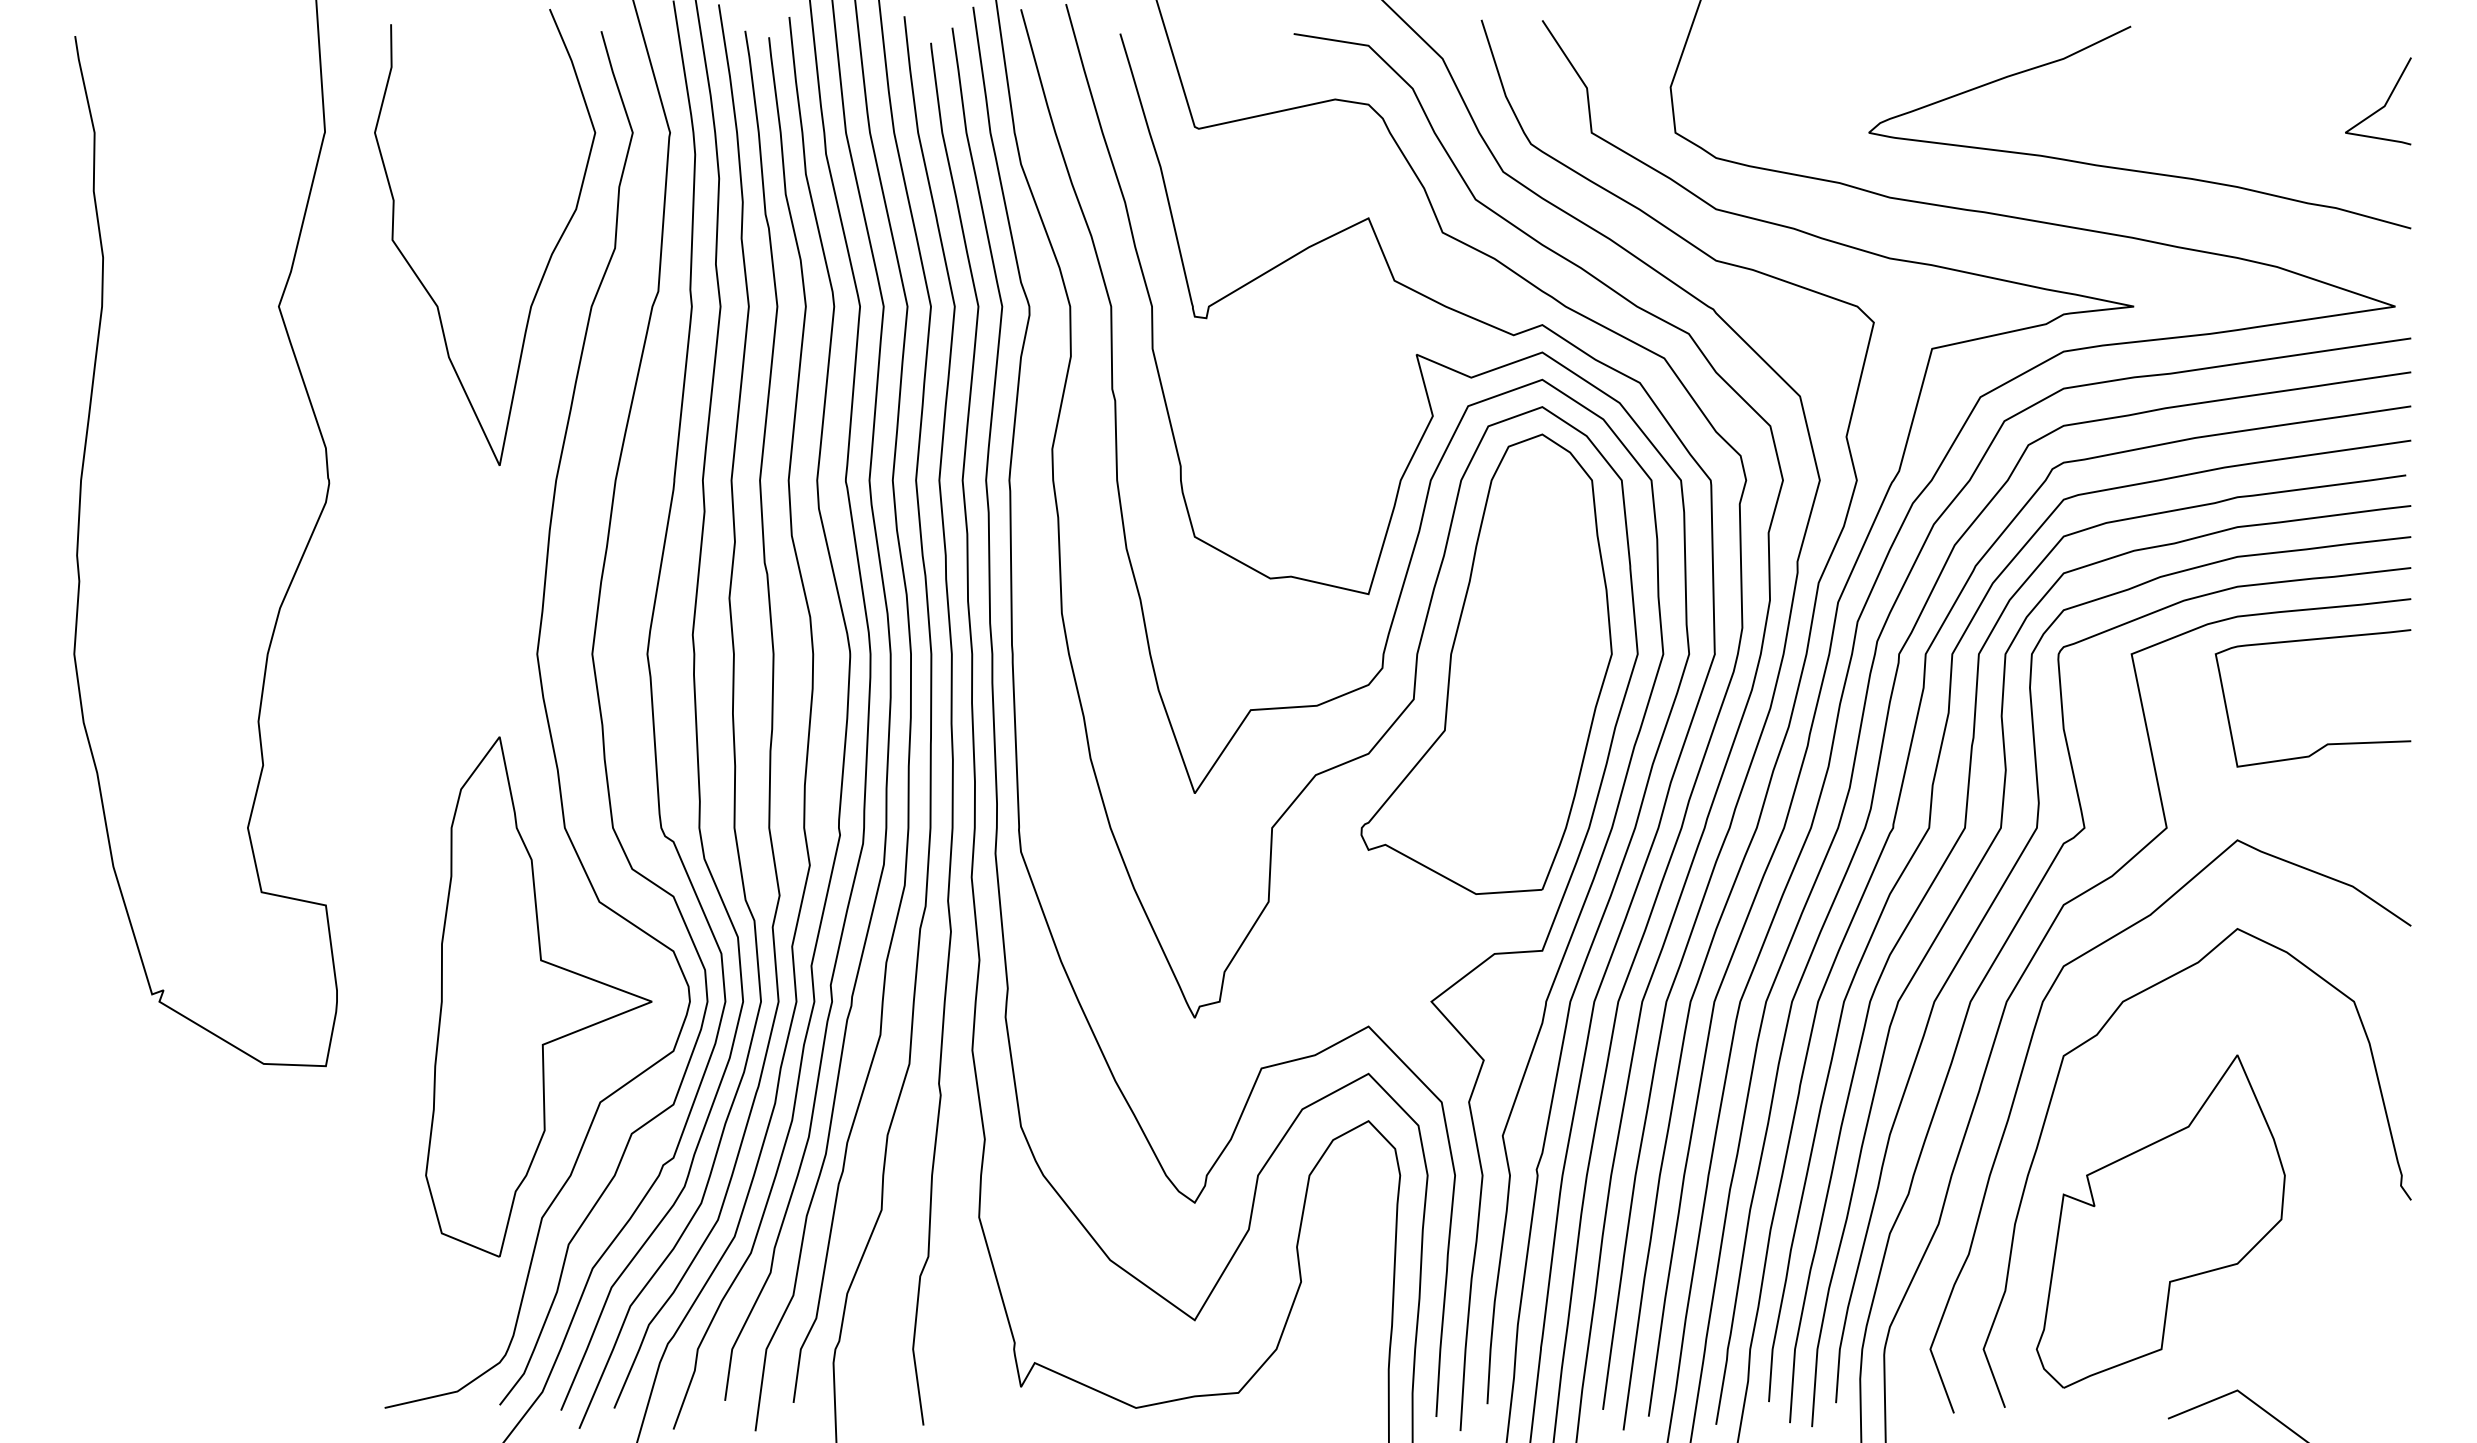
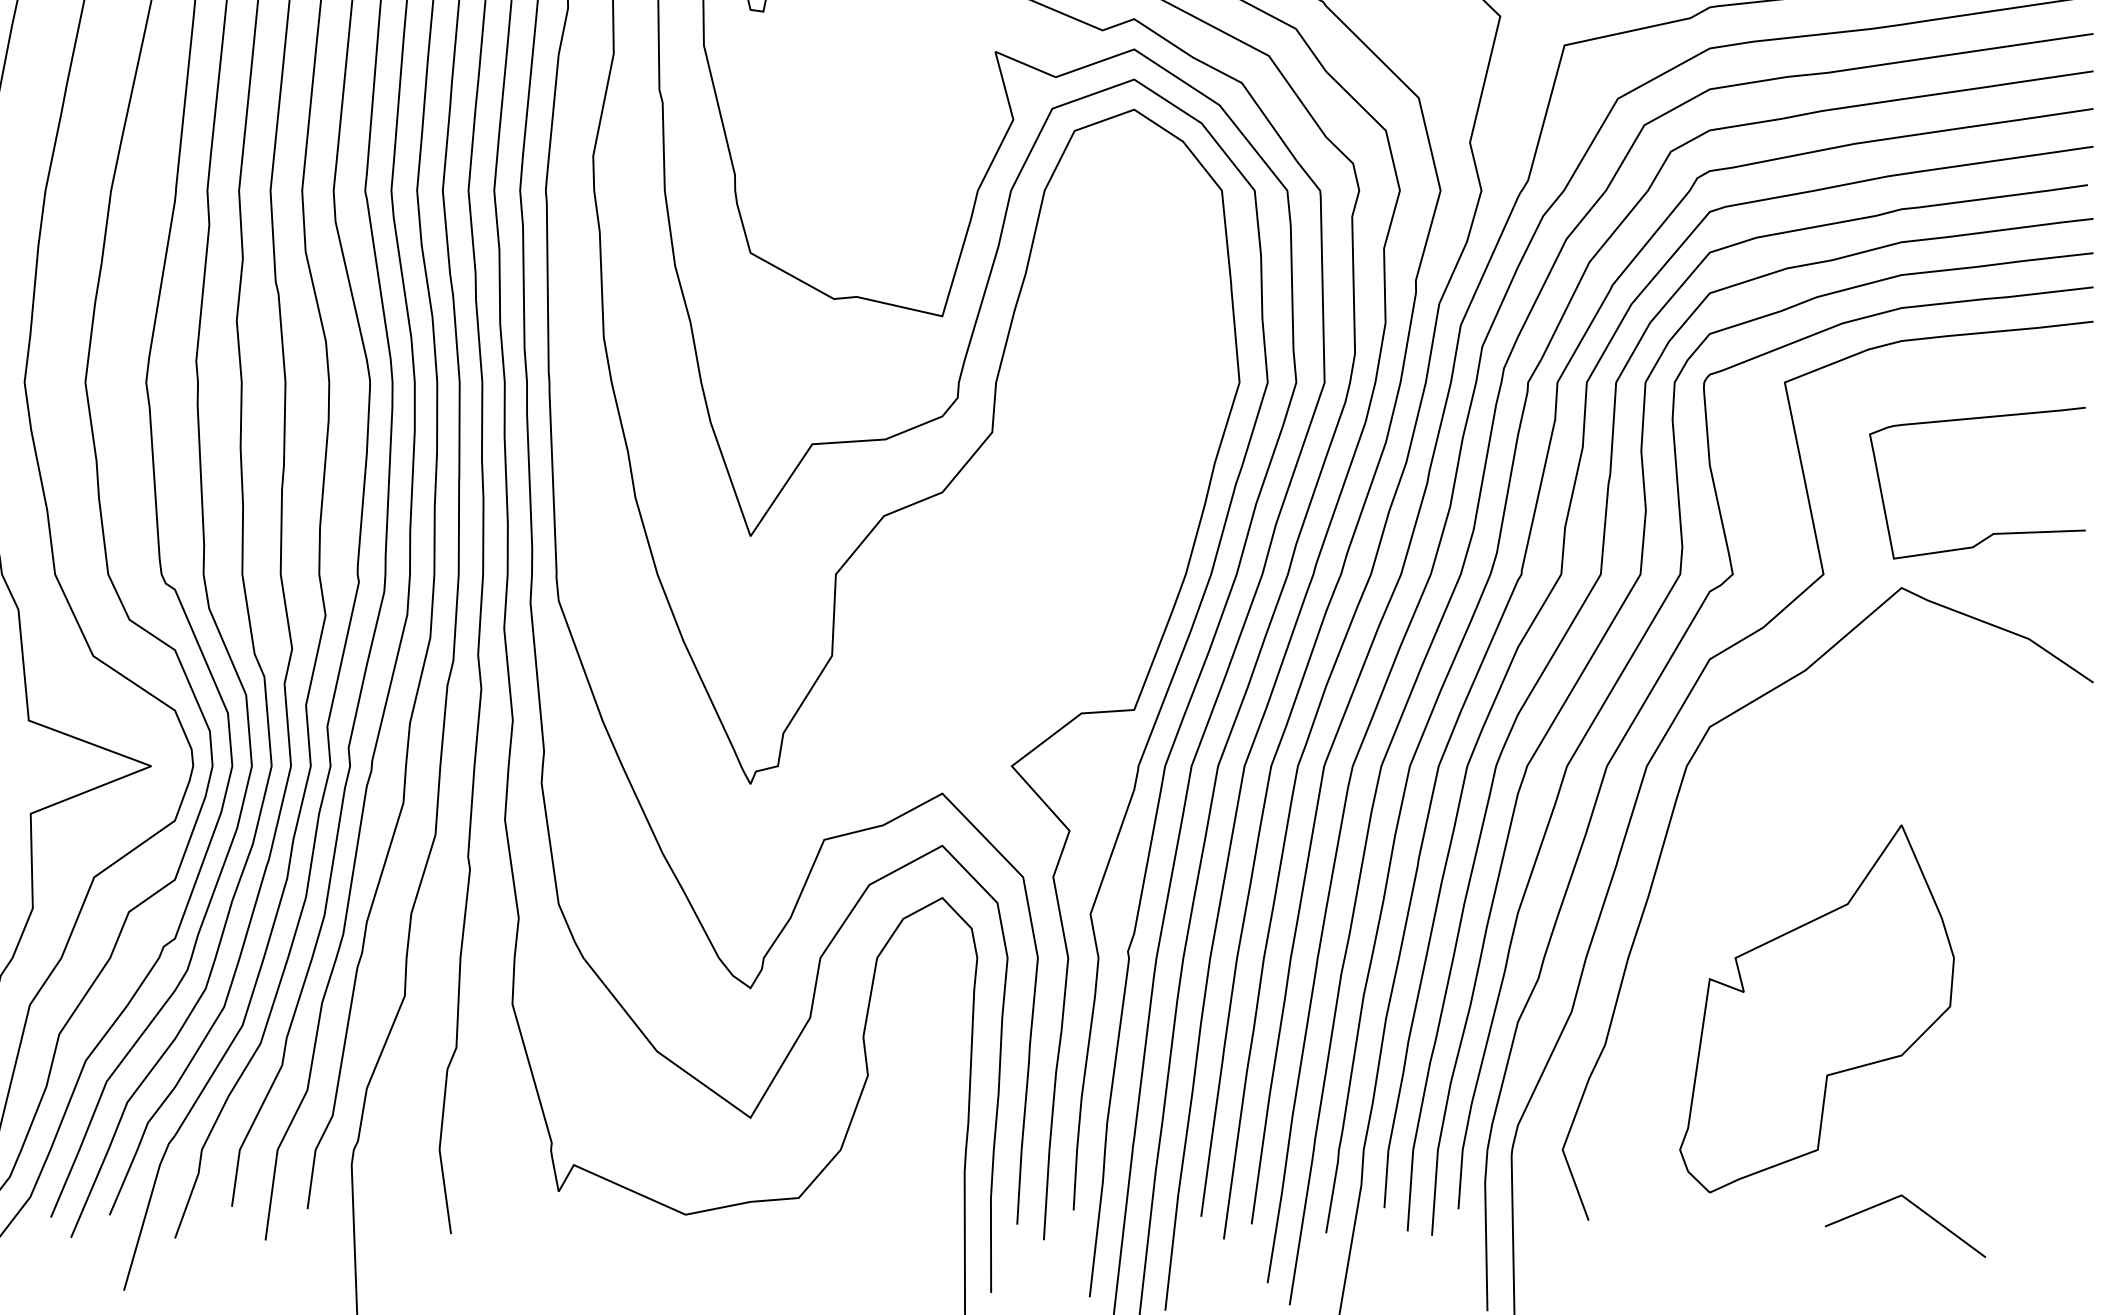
part: (1486, 663) -> (1072, 392), removed
curve: (2327, 743) -> (1993, 533), moved
curve: (2044, 1126) -> (1688, 903), removed

